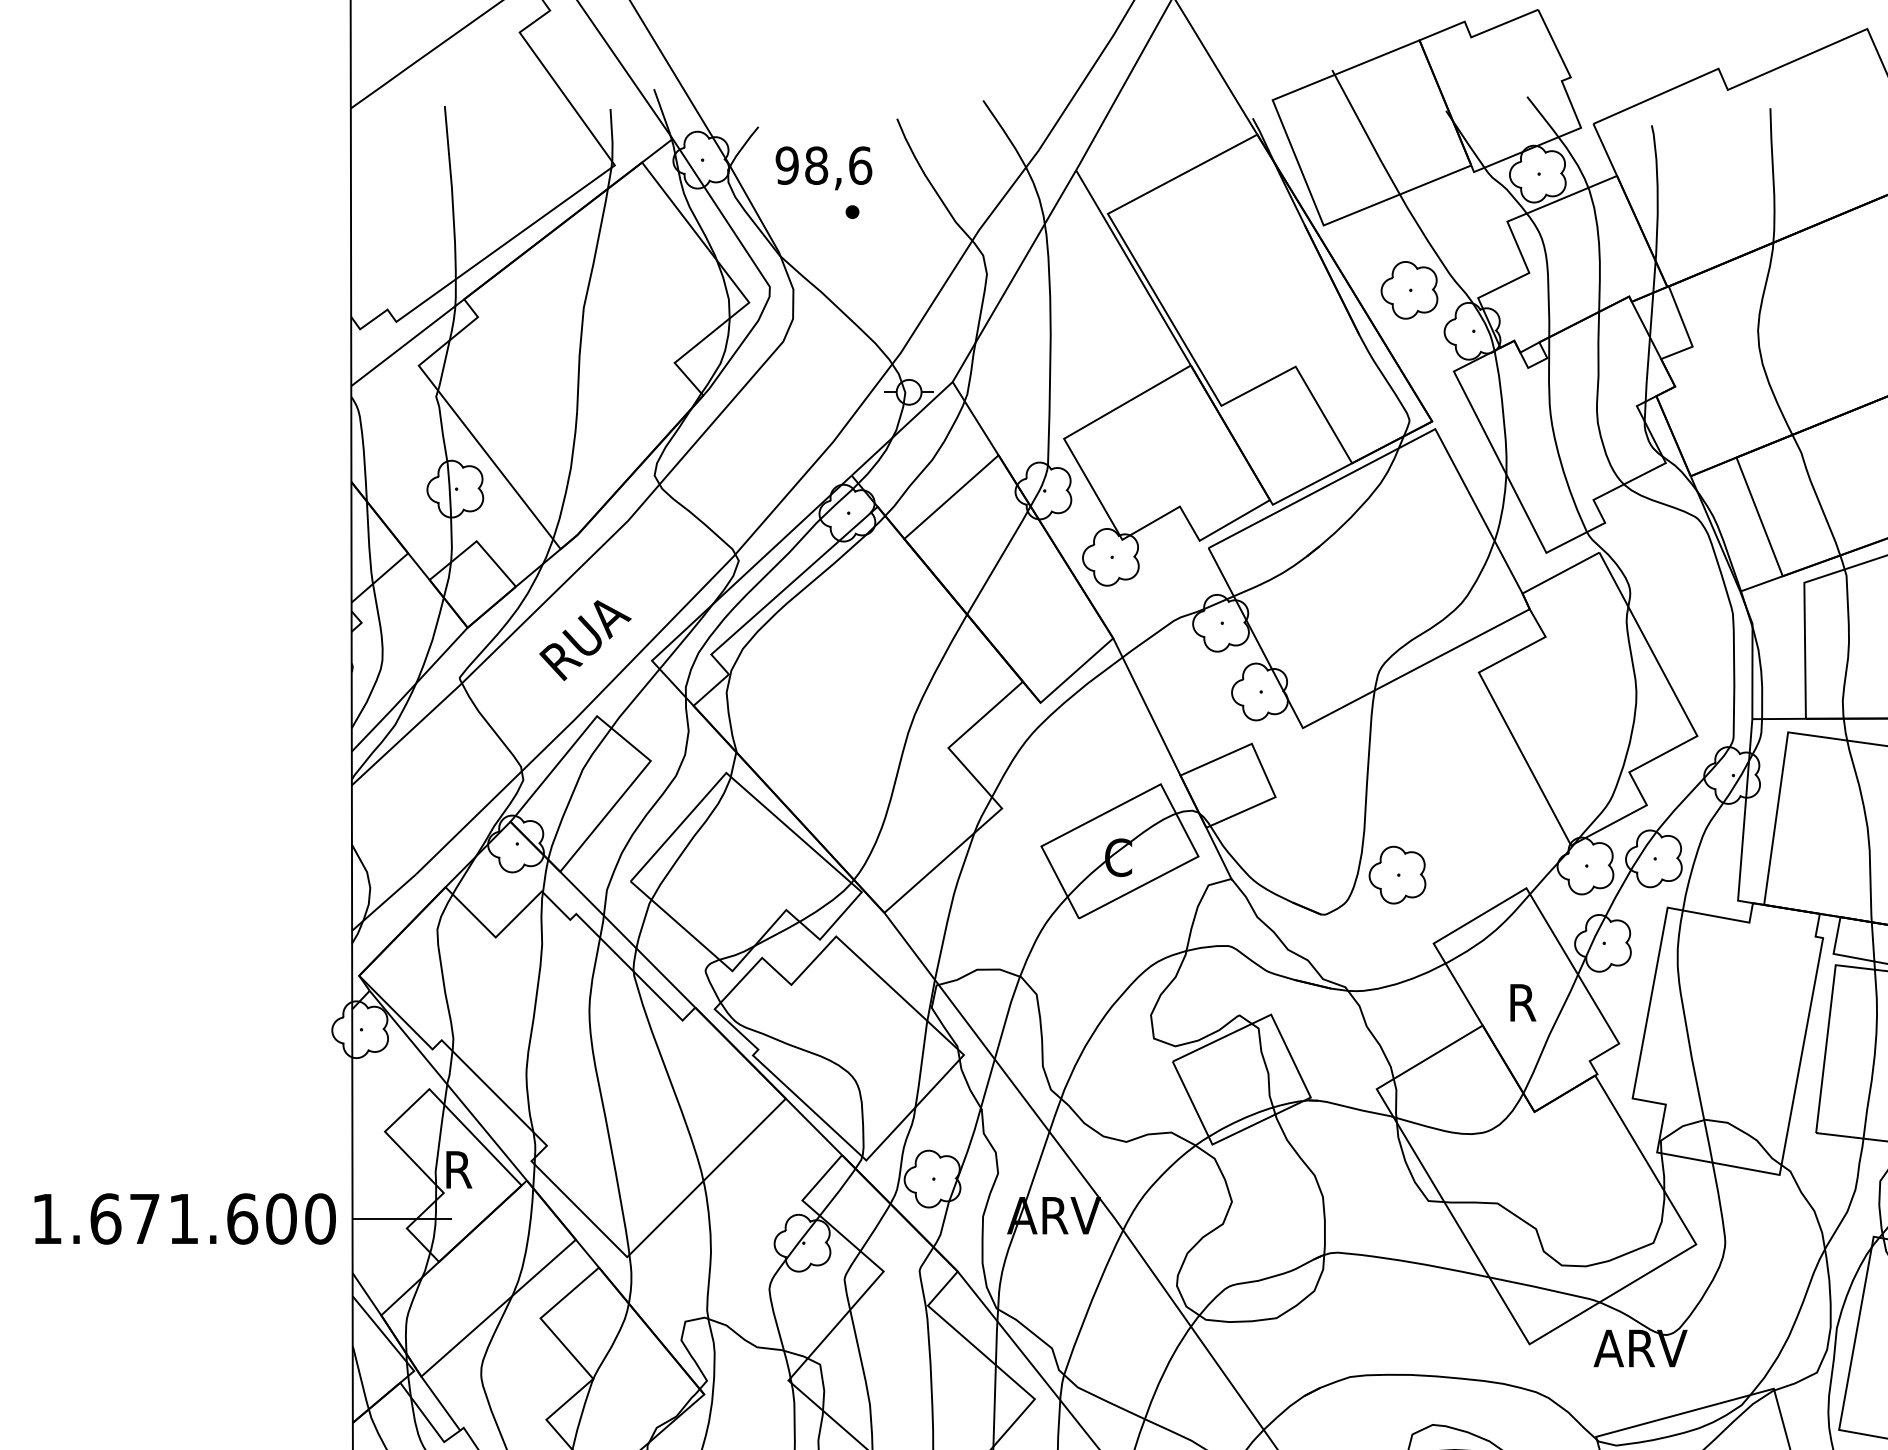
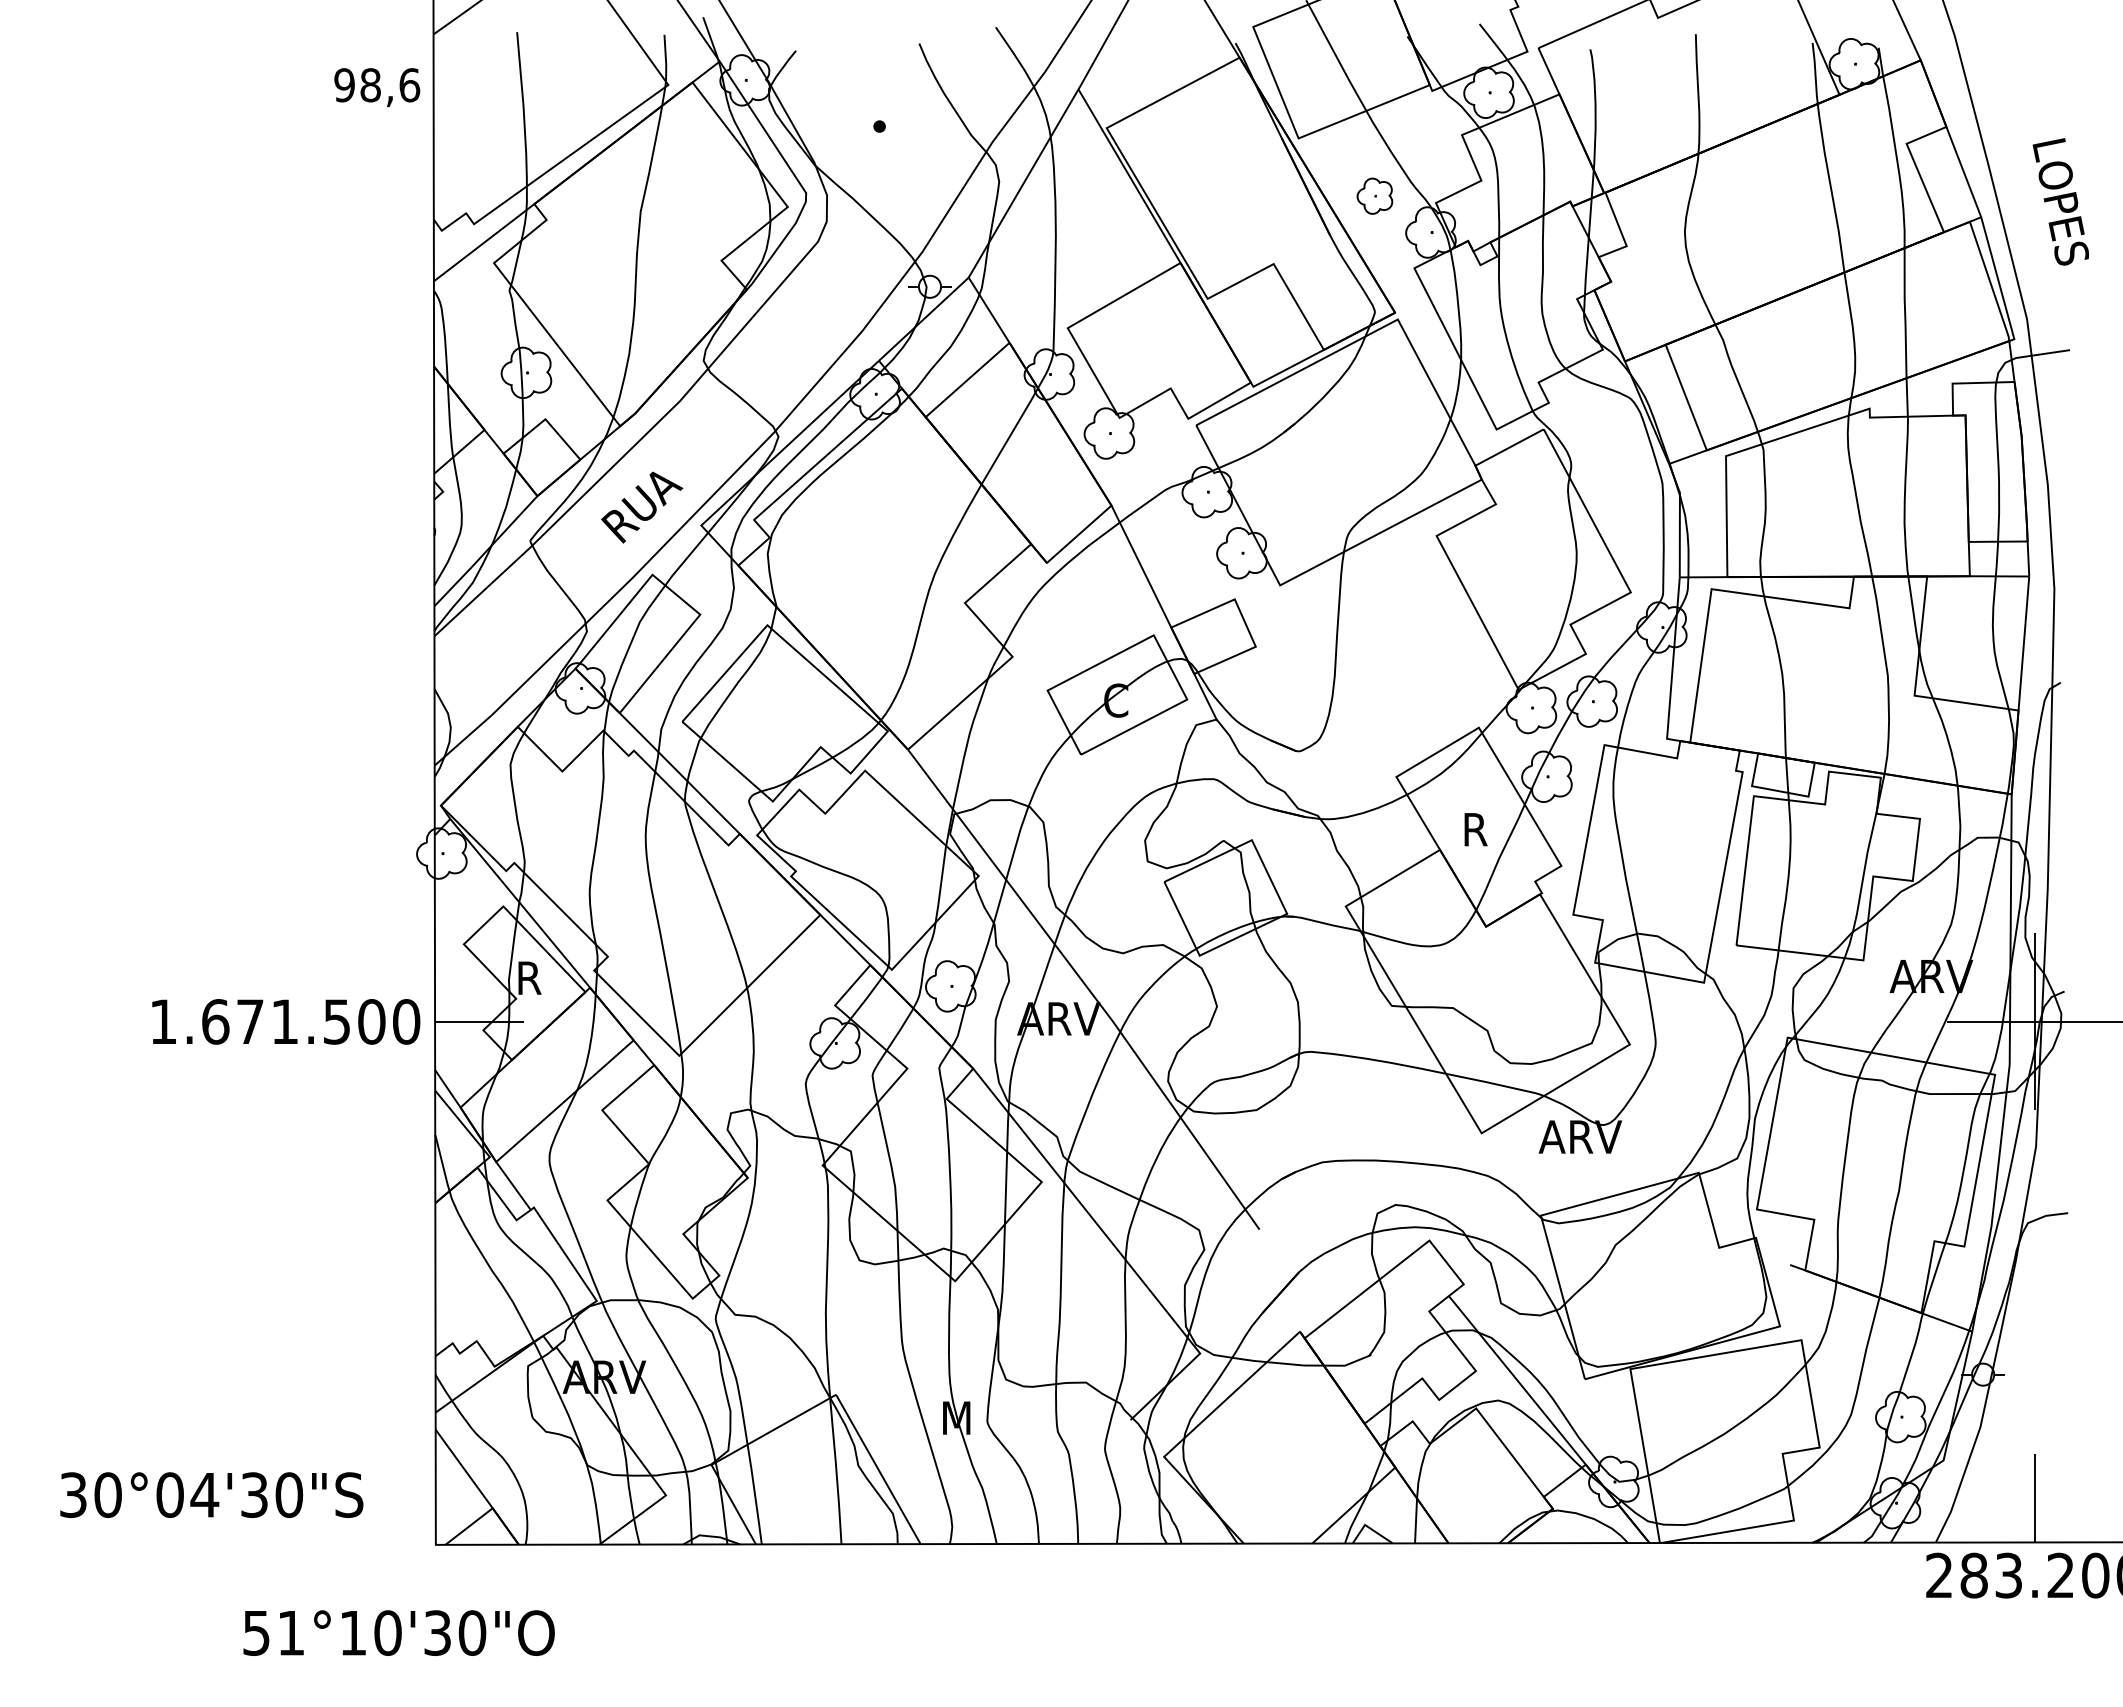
text: (824, 168) -> (377, 87), moved
part: (1409, 290) -> (1374, 196), size x0.7
part: (1396, 875) -> (1363, 716), removed
text: (242, 1218) -> (337, 1021), 1.671.600 -> 1.671.500

